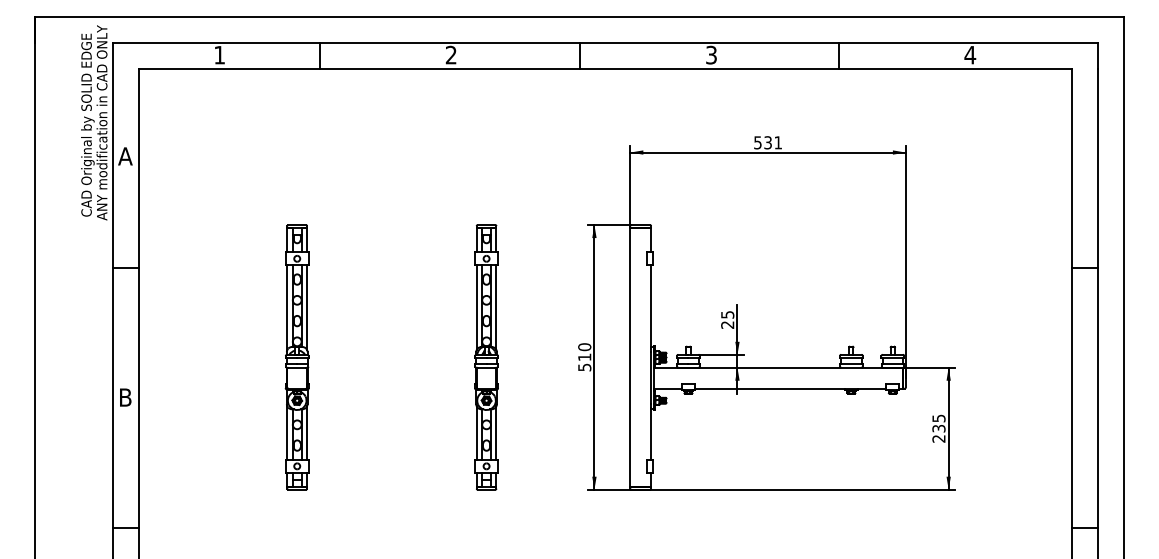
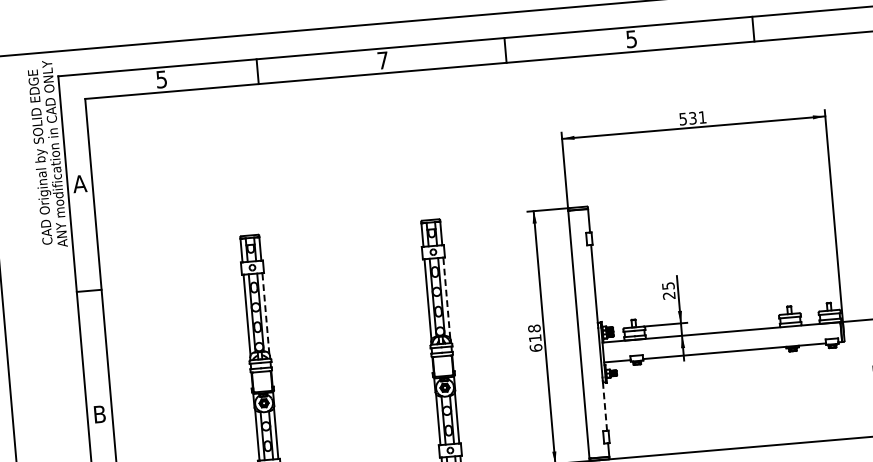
text: (450, 54) -> (382, 59), 2 -> 7
text: (711, 54) -> (631, 38), 3 -> 5
text: (219, 55) -> (161, 79), 1 -> 5
line: (307, 307) -> (266, 313), solid -> dashed
line: (496, 307) -> (446, 297), solid -> dashed
text: (584, 357) -> (535, 338), 510 -> 618
line: (651, 434) -> (605, 406), solid -> dashed

